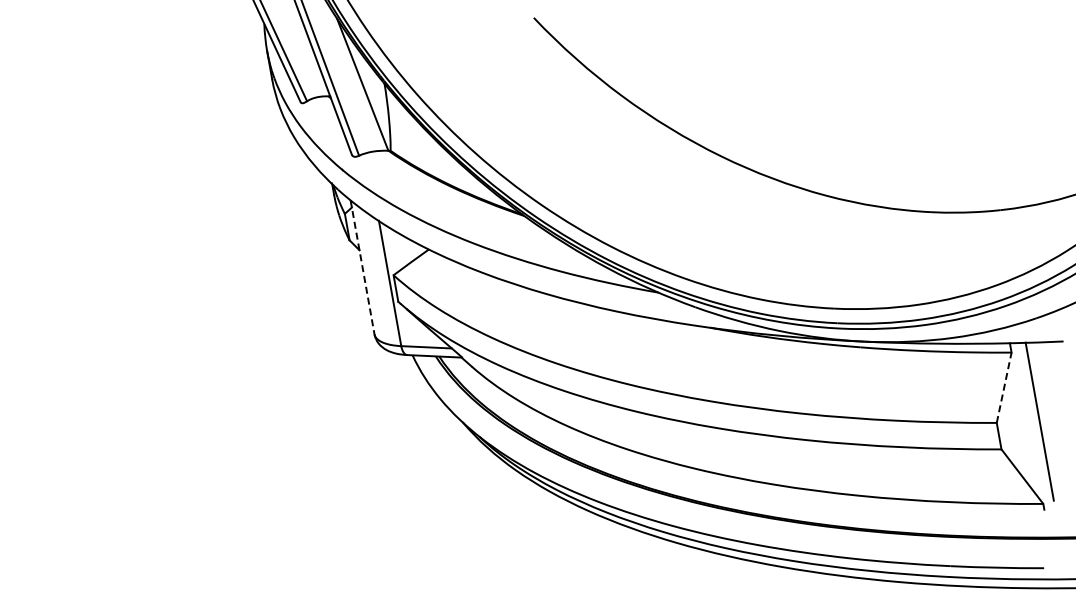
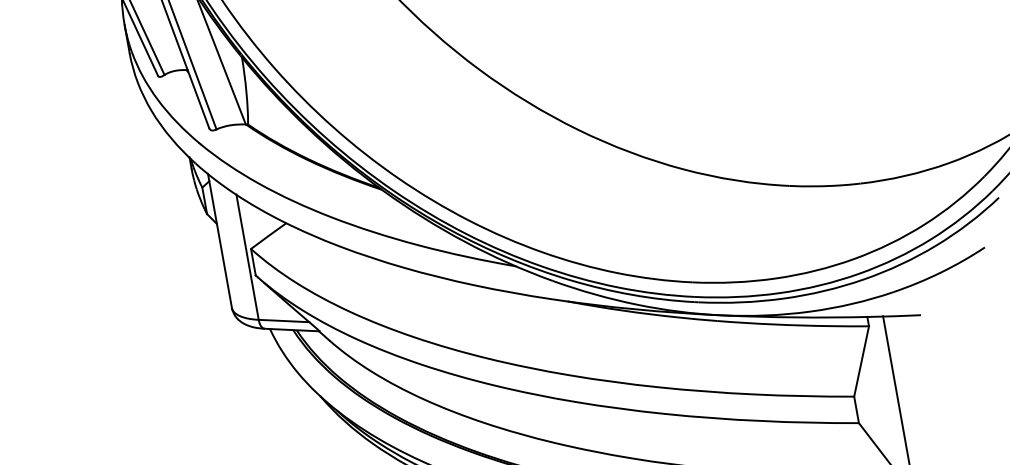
line: (362, 267) -> (219, 241), dashed -> solid
line: (1004, 387) -> (861, 361), dashed -> solid

